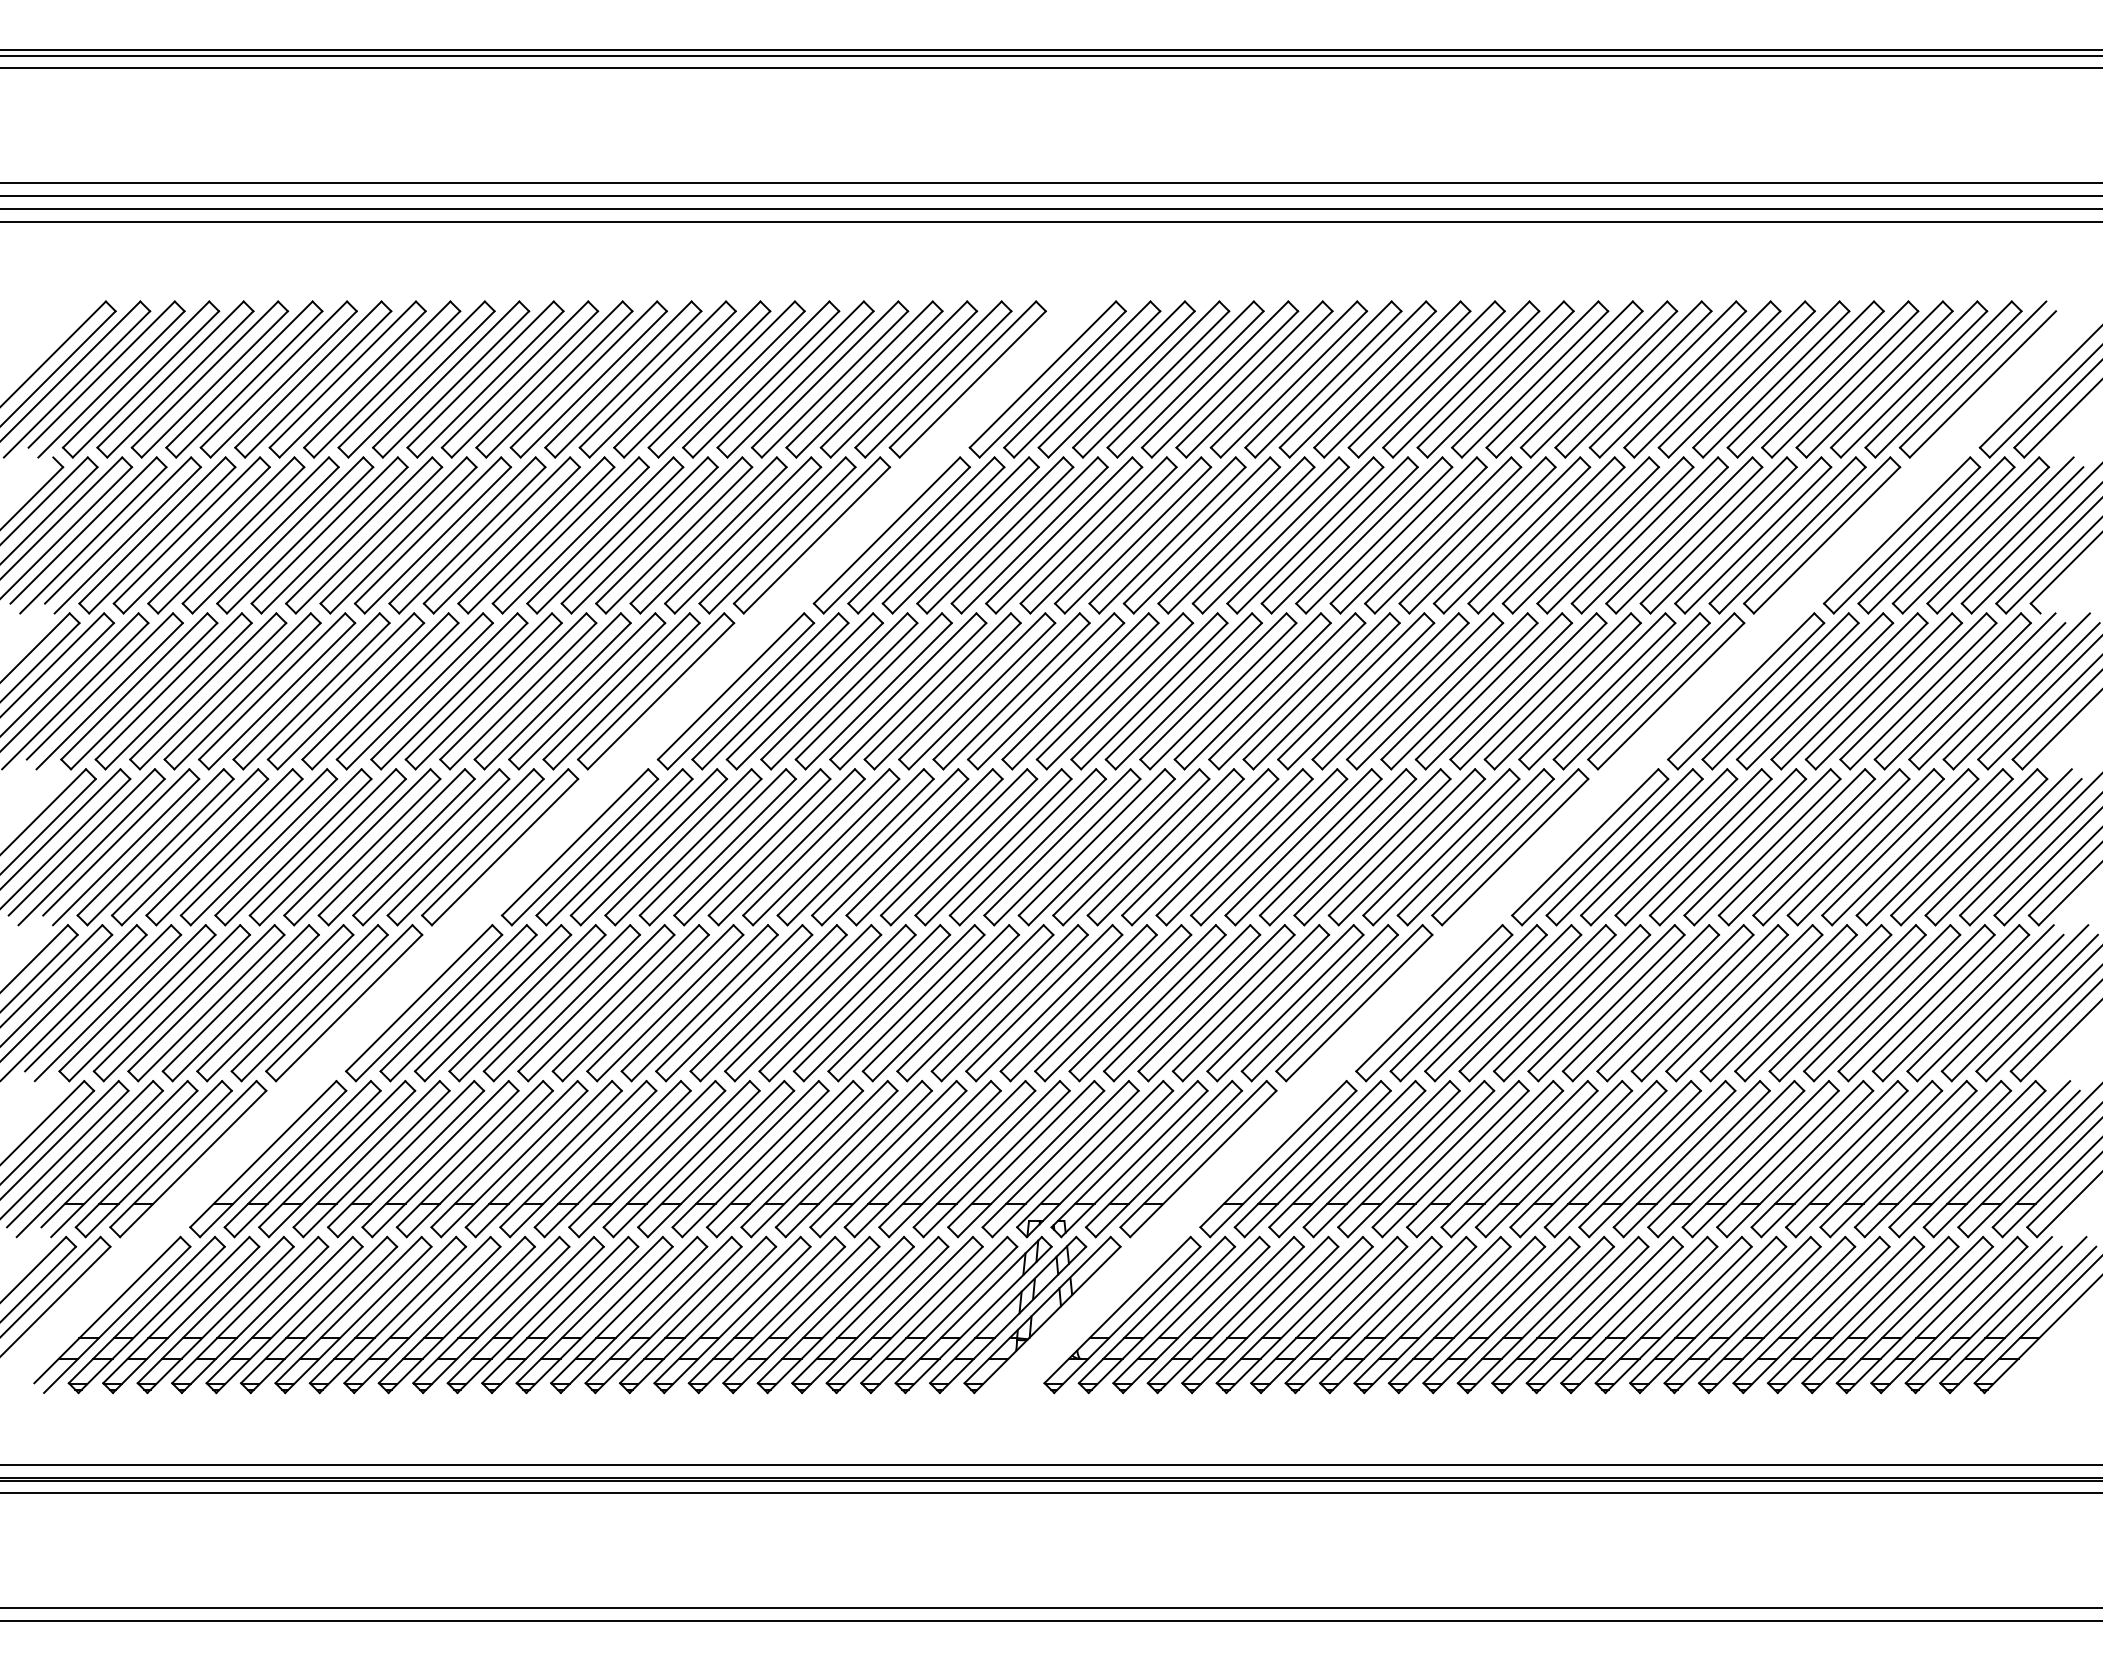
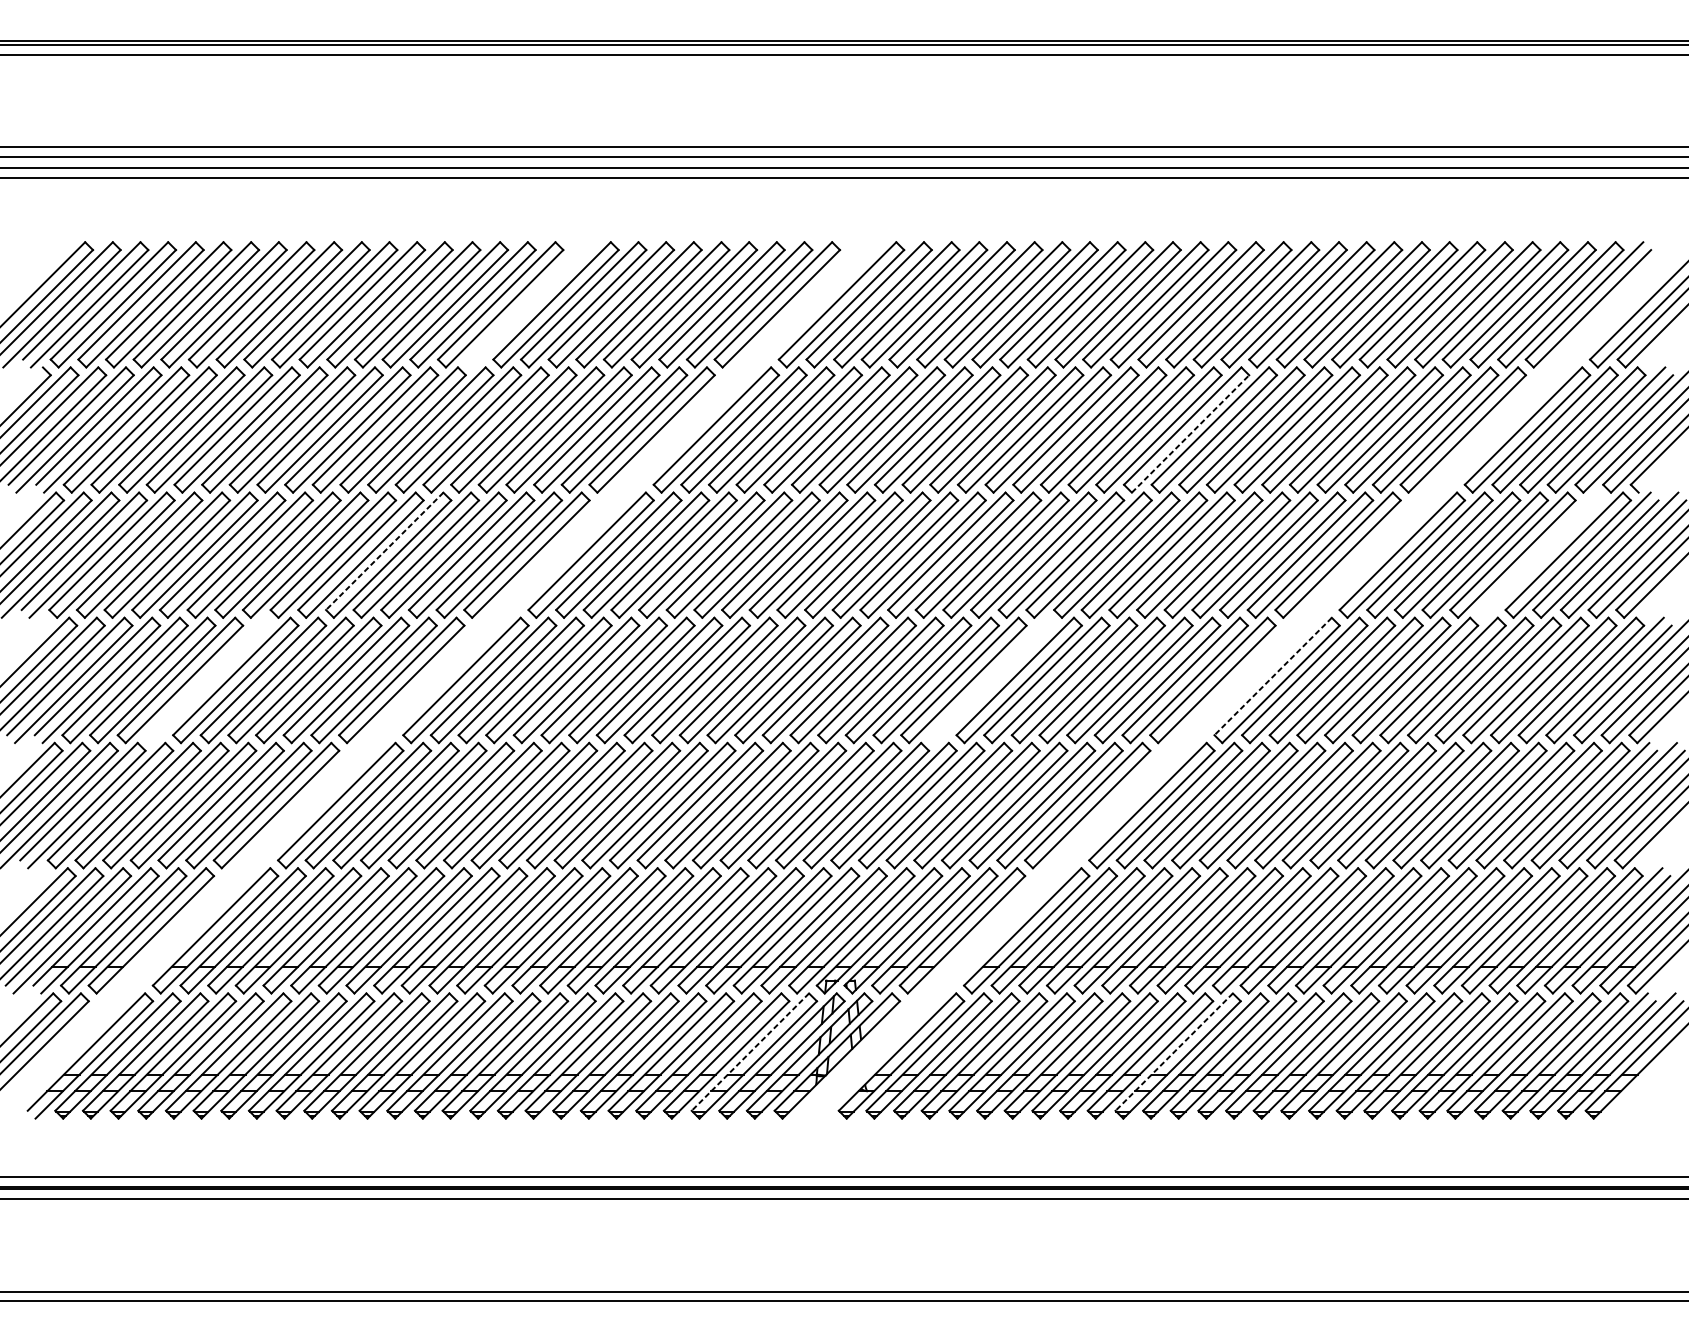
part: (657, 379) -> (528, 304), removed
line: (1482, 539) -> (1190, 433), solid -> dashed
line: (478, 686) -> (384, 551), solid -> dashed
part: (1918, 691) -> (1540, 555), removed
line: (1584, 842) -> (1272, 676), solid -> dashed
part: (258, 847) -> (207, 680), removed
part: (1234, 847) -> (991, 680), removed
line: (933, 1310) -> (749, 1052), solid -> dashed
line: (1461, 1310) -> (1173, 1052), solid -> dashed

